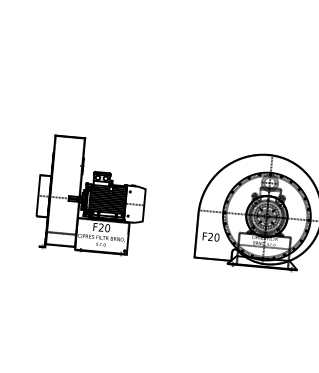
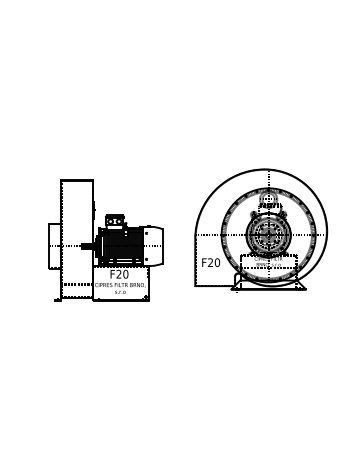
part: (91, 195) -> (105, 240), moved

